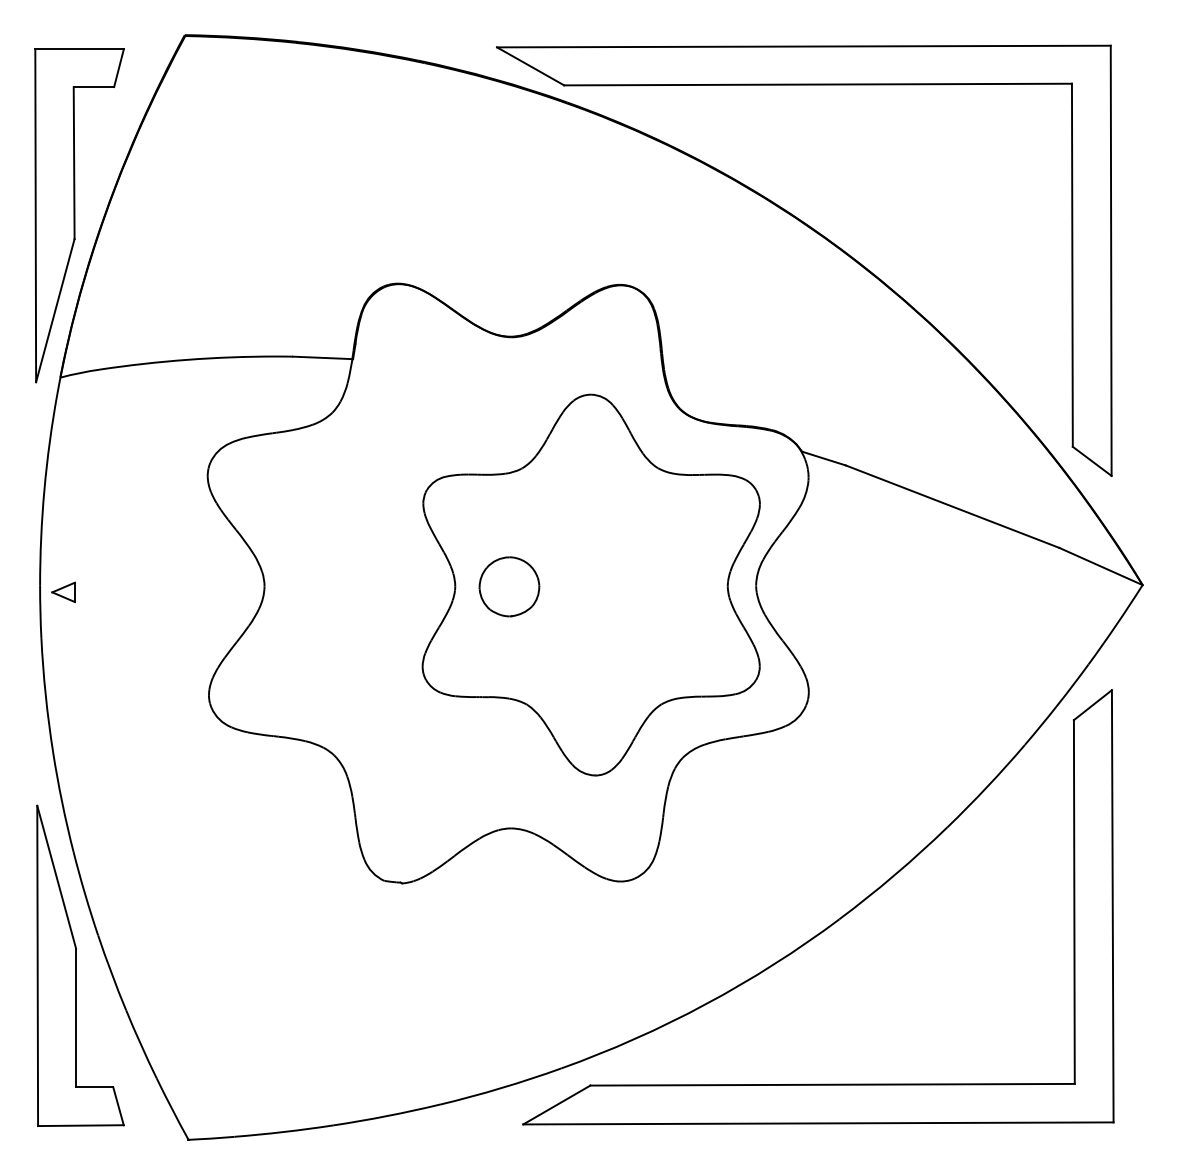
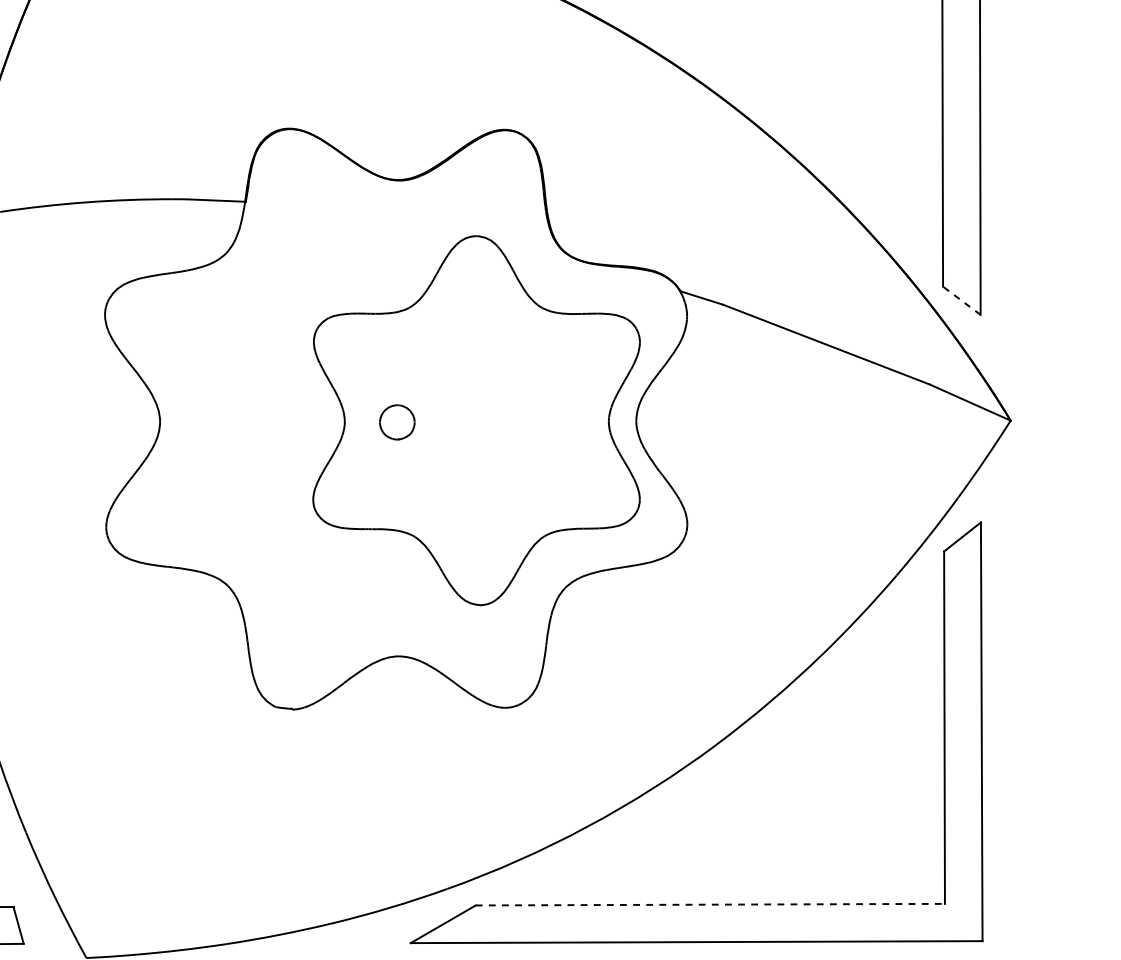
line: (1091, 461) -> (961, 300), solid -> dashed
part: (509, 586) -> (397, 422), size x0.6
line: (833, 1084) -> (711, 904), solid -> dashed

